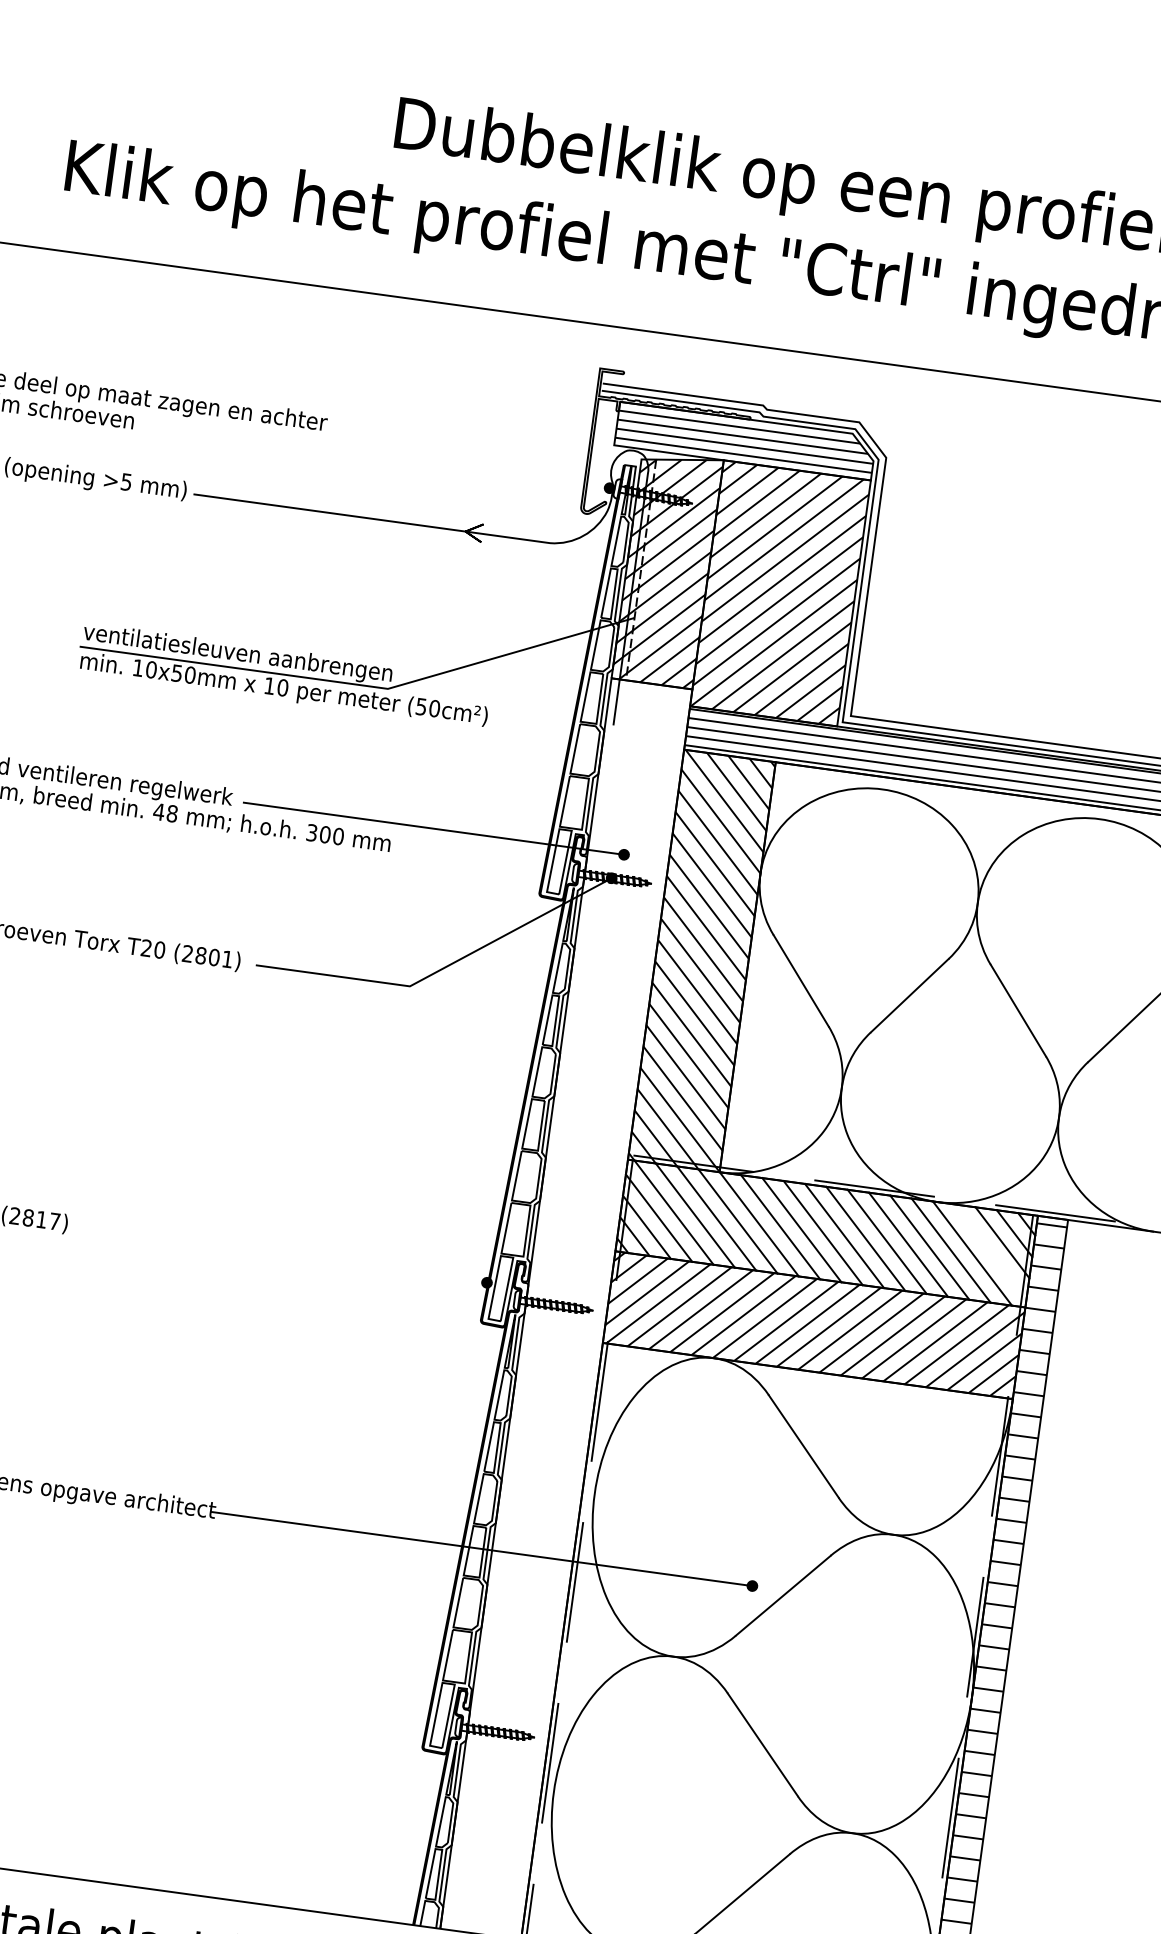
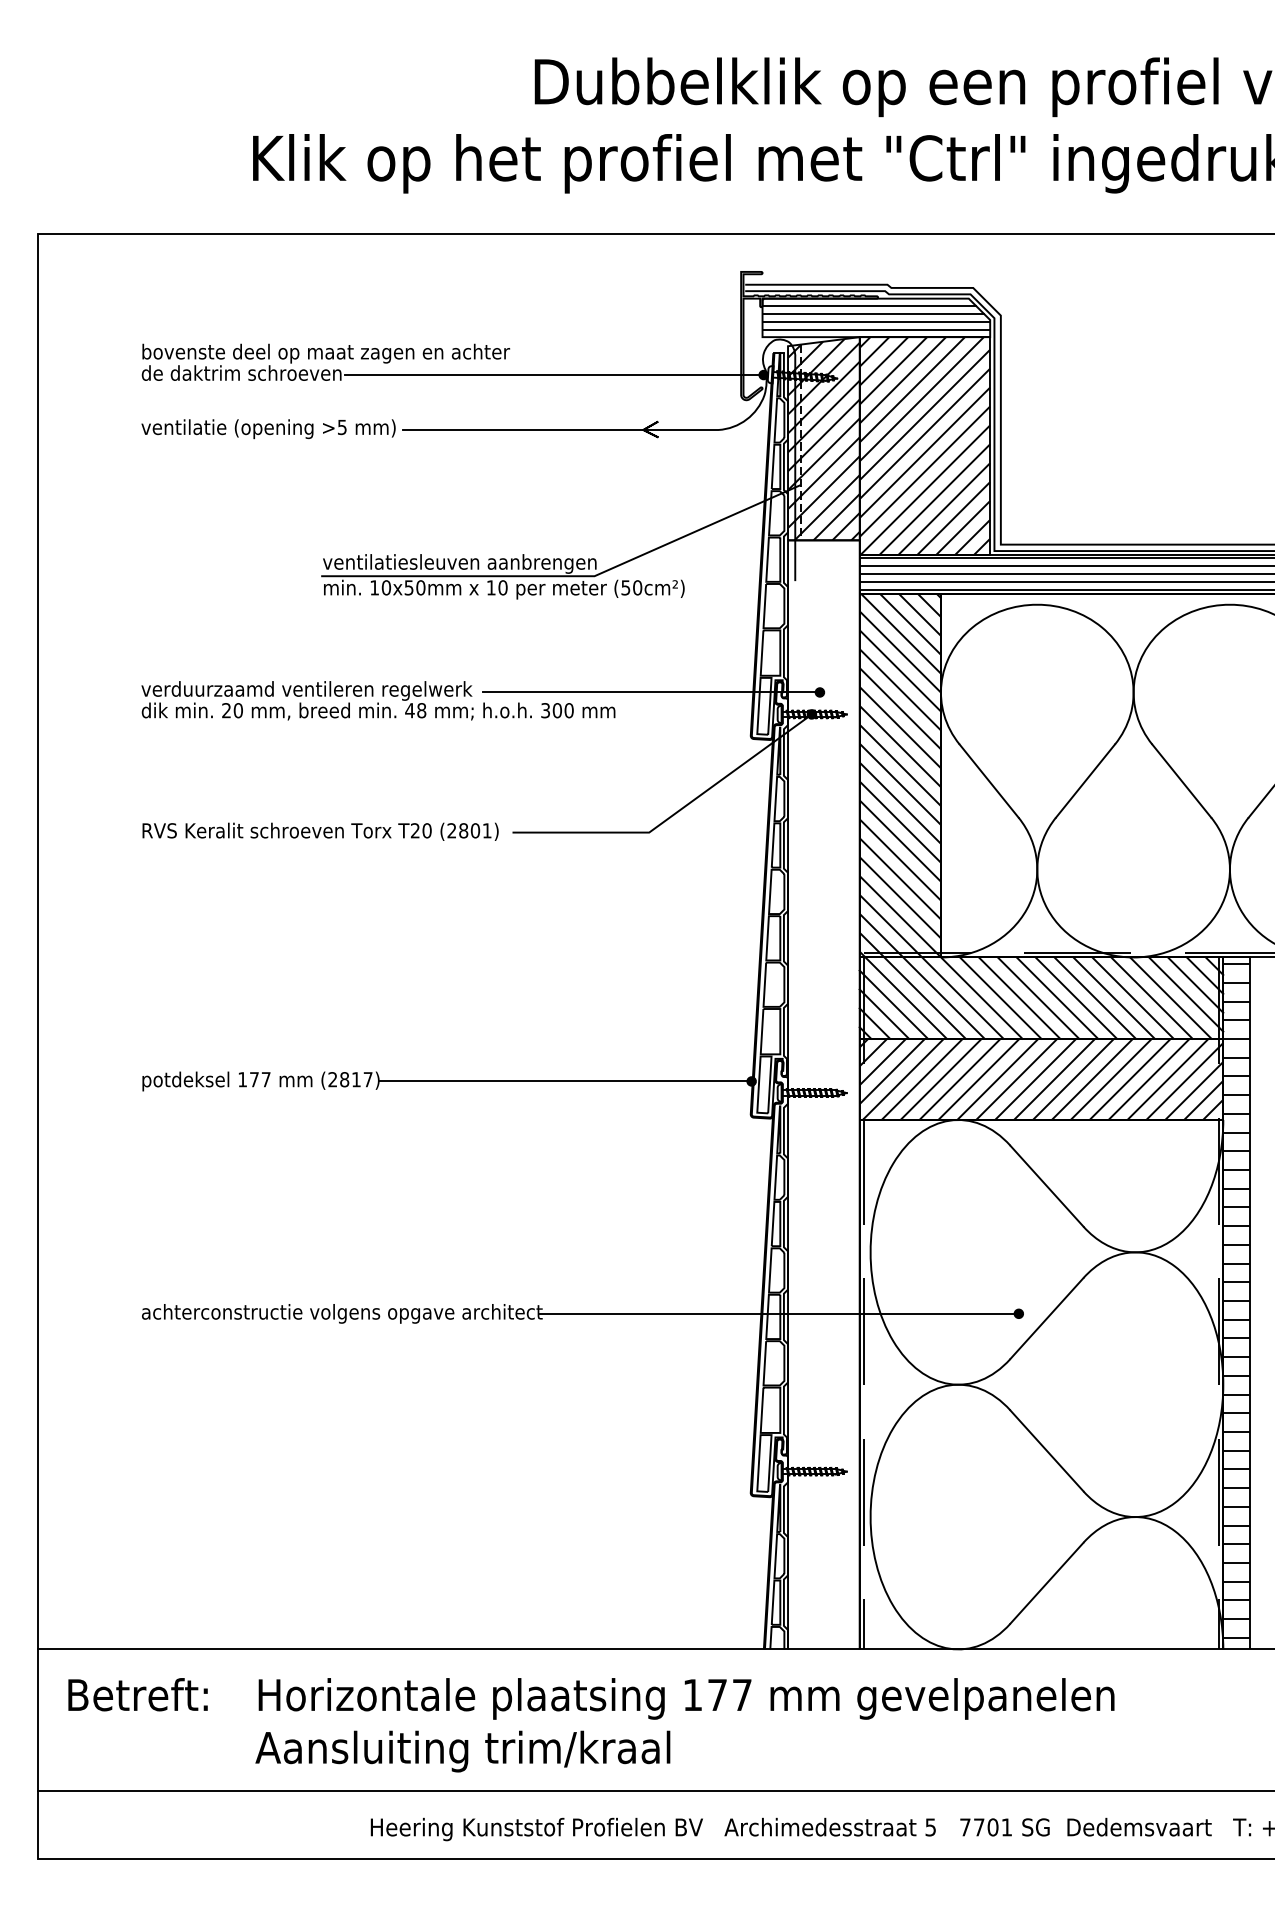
line: (372, 456) -> (553, 375), added
line: (990, 1251) -> (1186, 994), added
line: (277, 1254) -> (565, 1081), added

